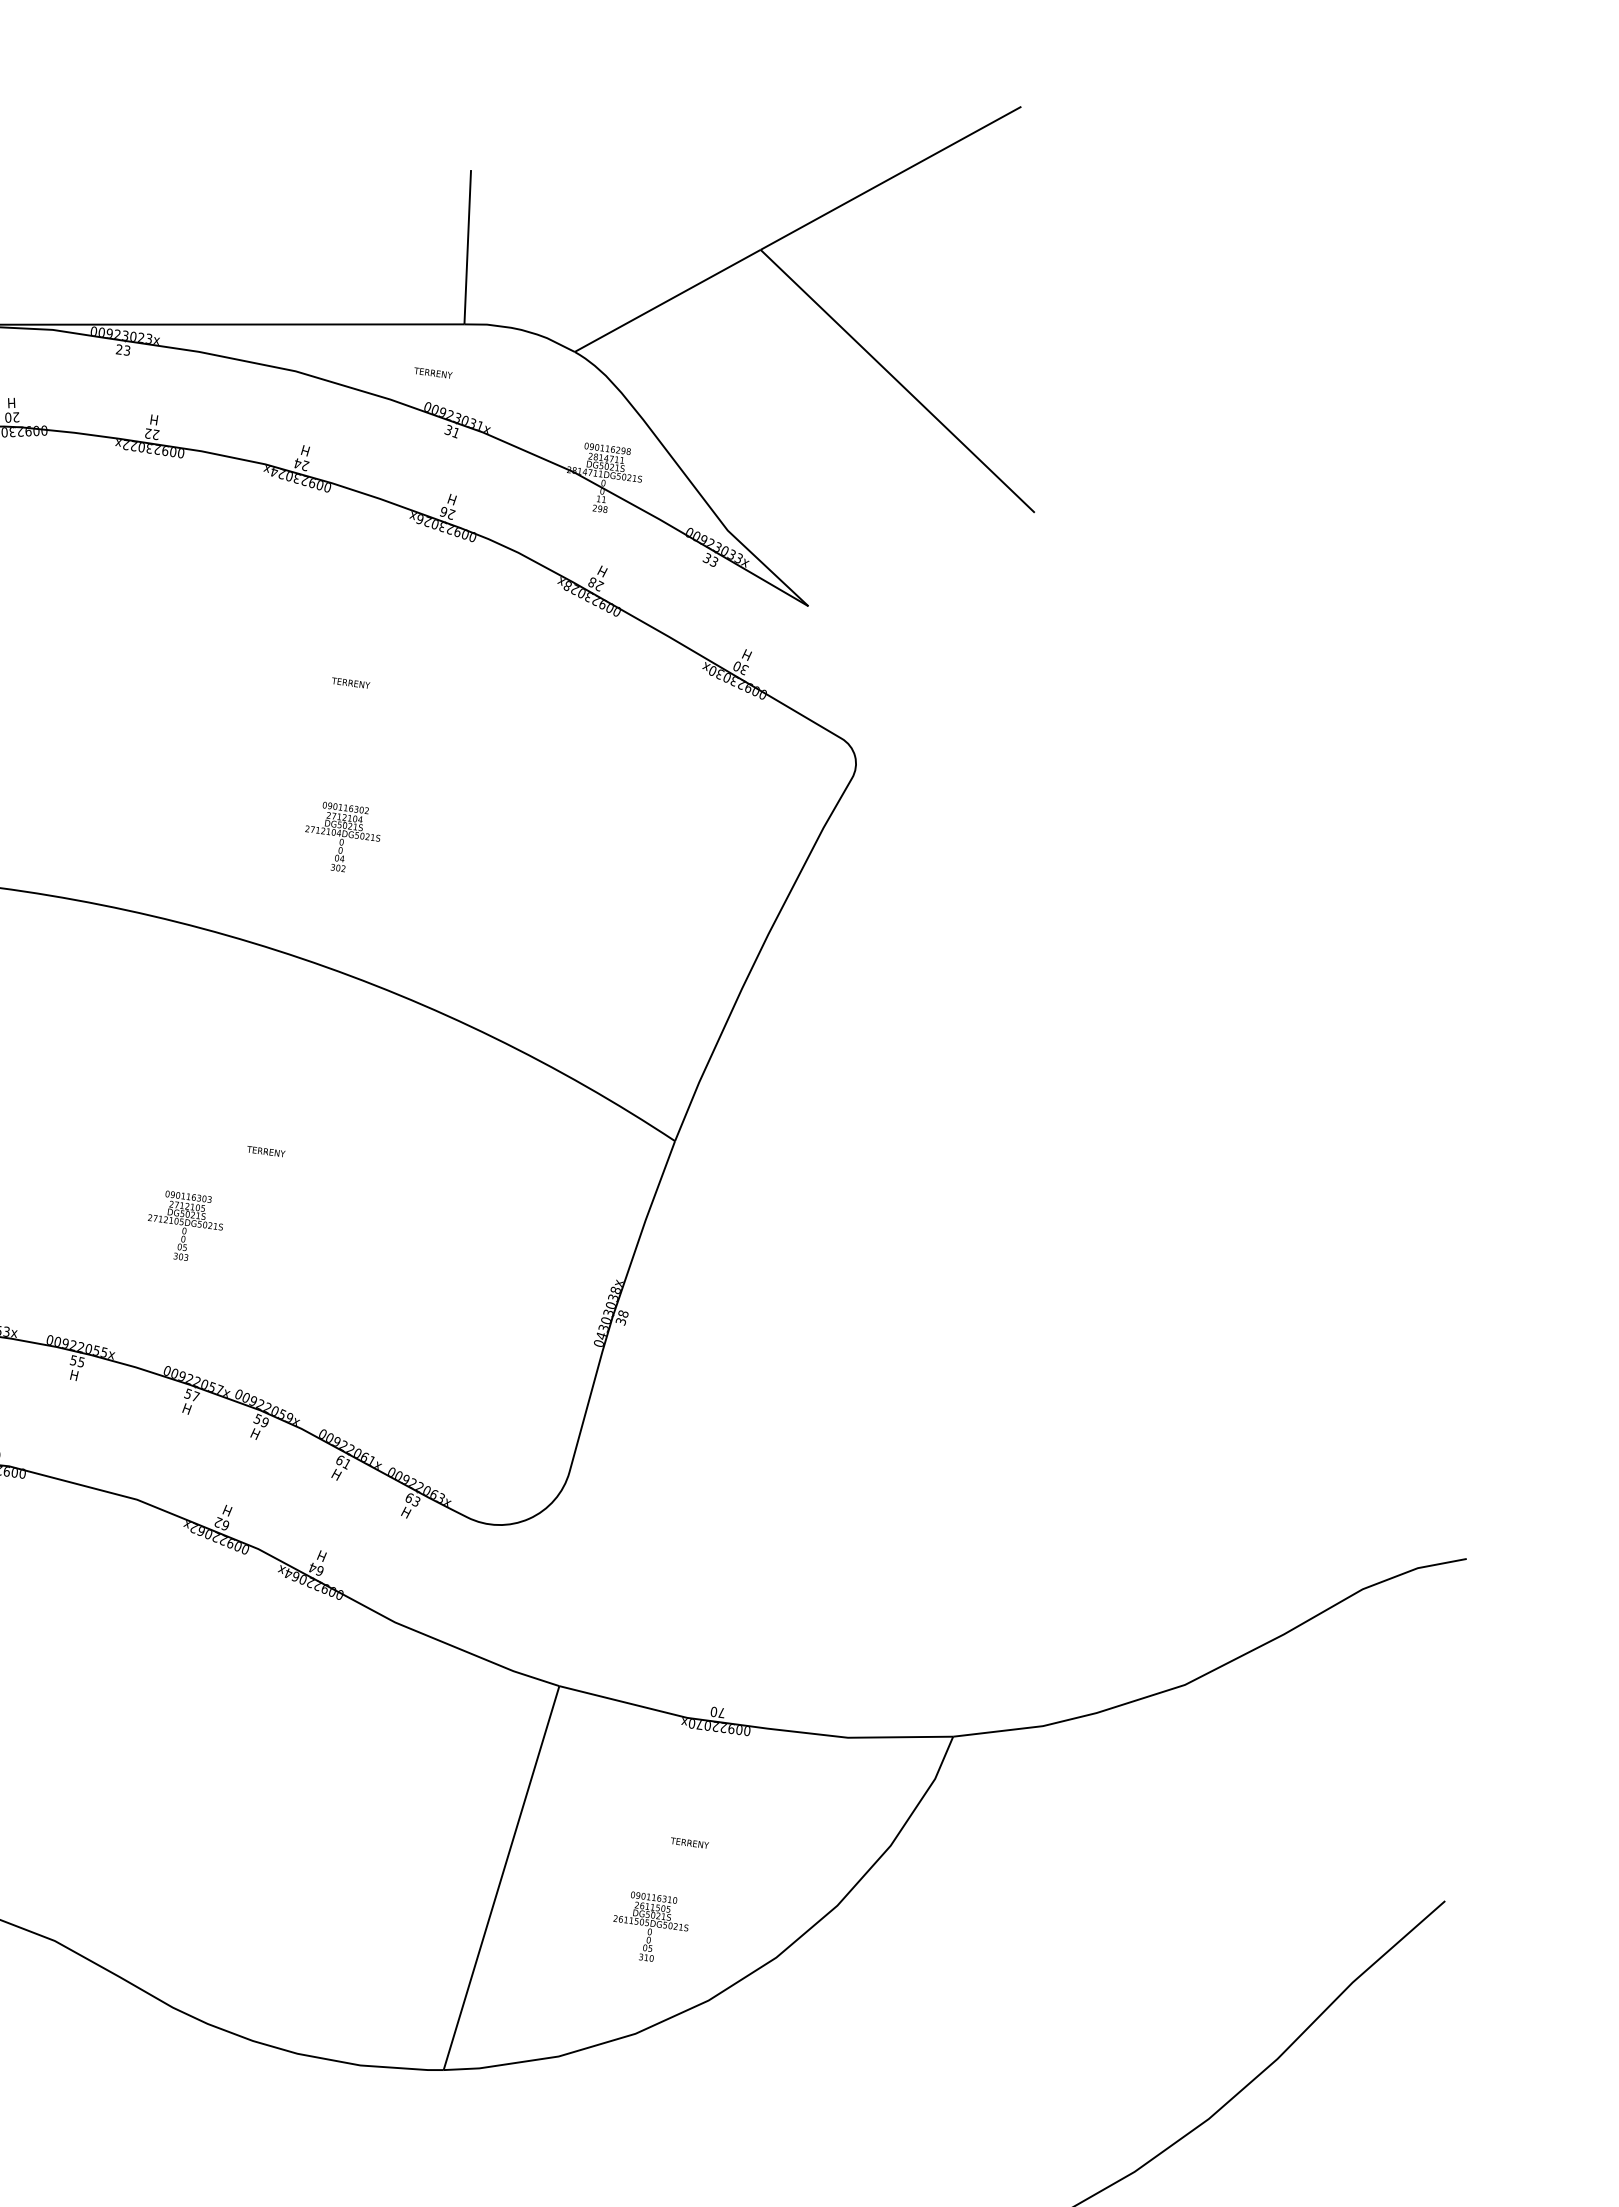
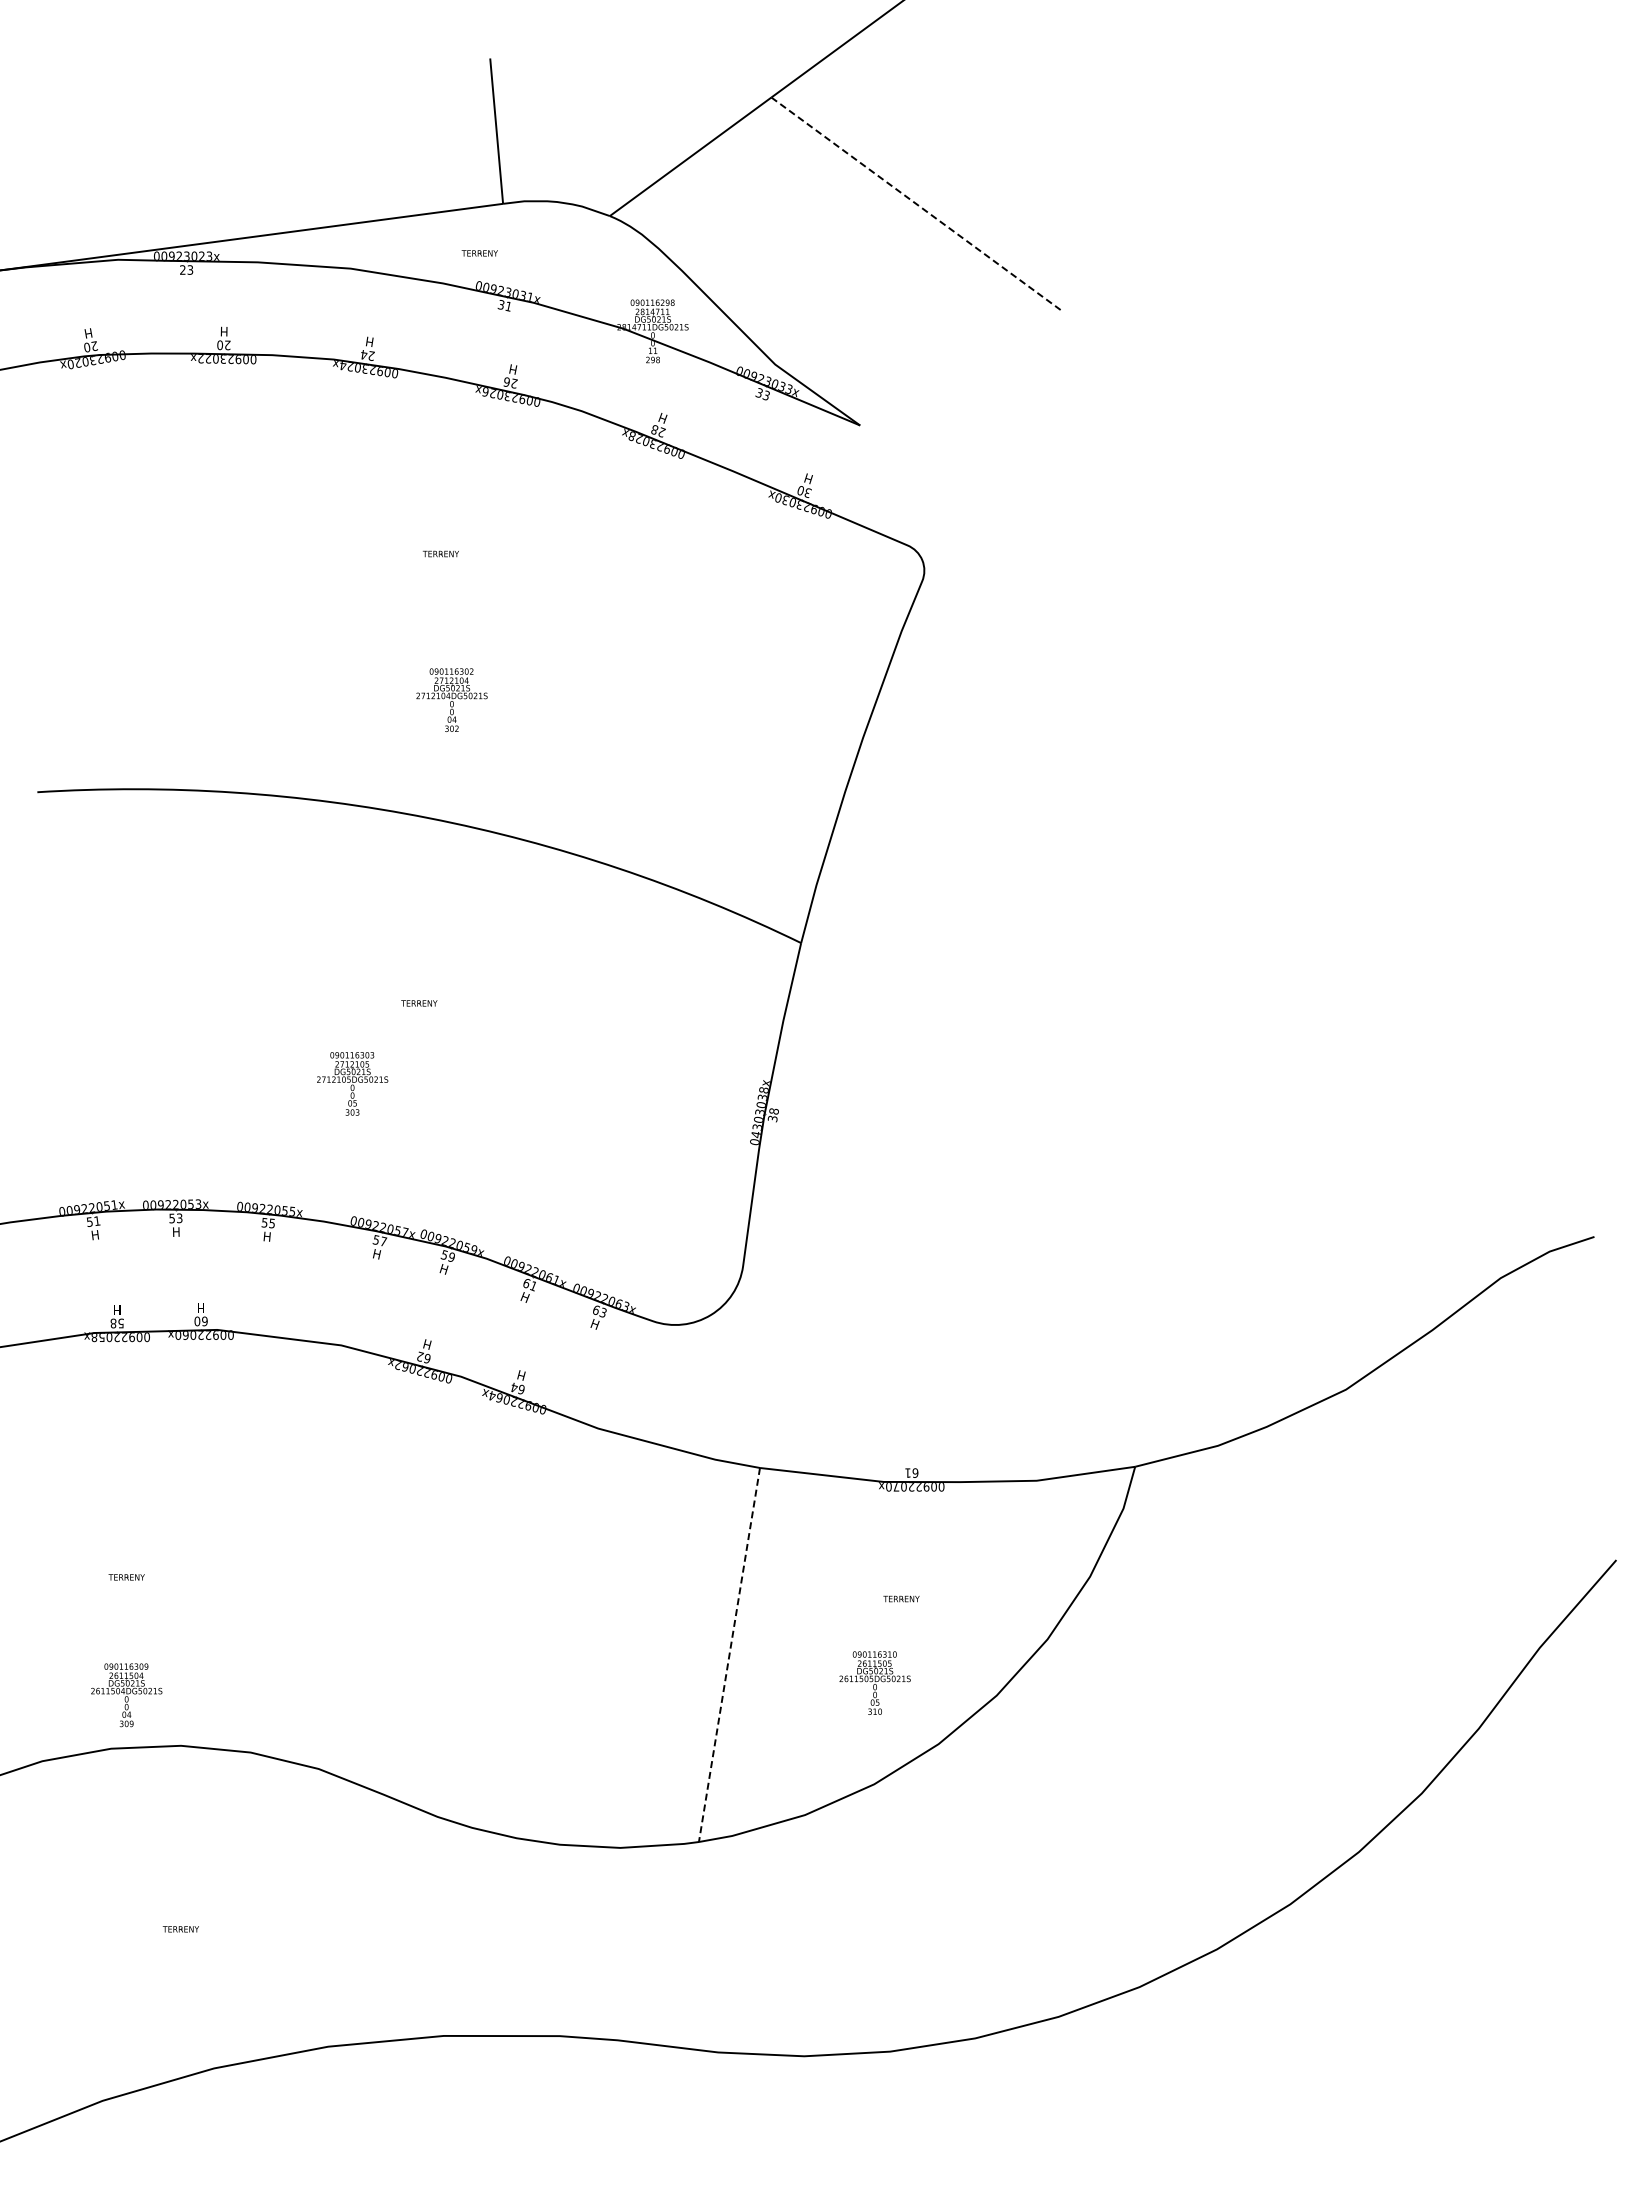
line: (898, 382) -> (916, 204), solid -> dashed
text: (148, 433) -> (220, 345), 22 -> 20
text: (717, 1711) -> (911, 1472), 70 -> 61
line: (501, 1878) -> (729, 1655), solid -> dashed

